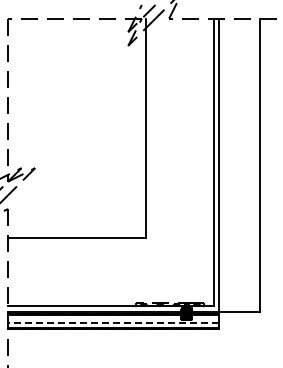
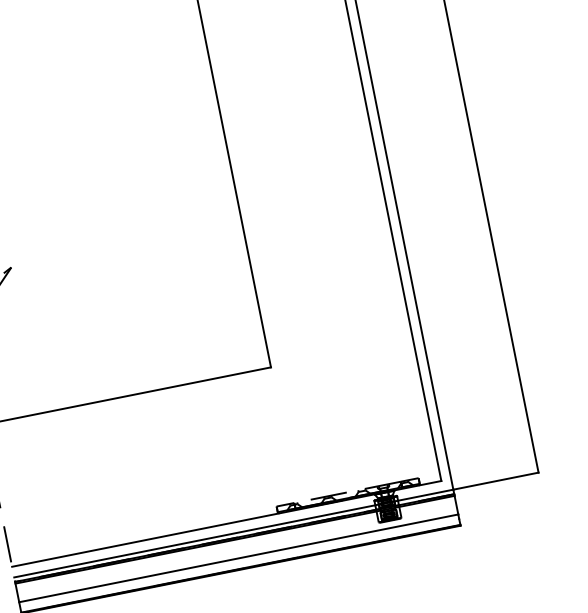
line: (112, 323) -> (236, 558), dashed -> solid

